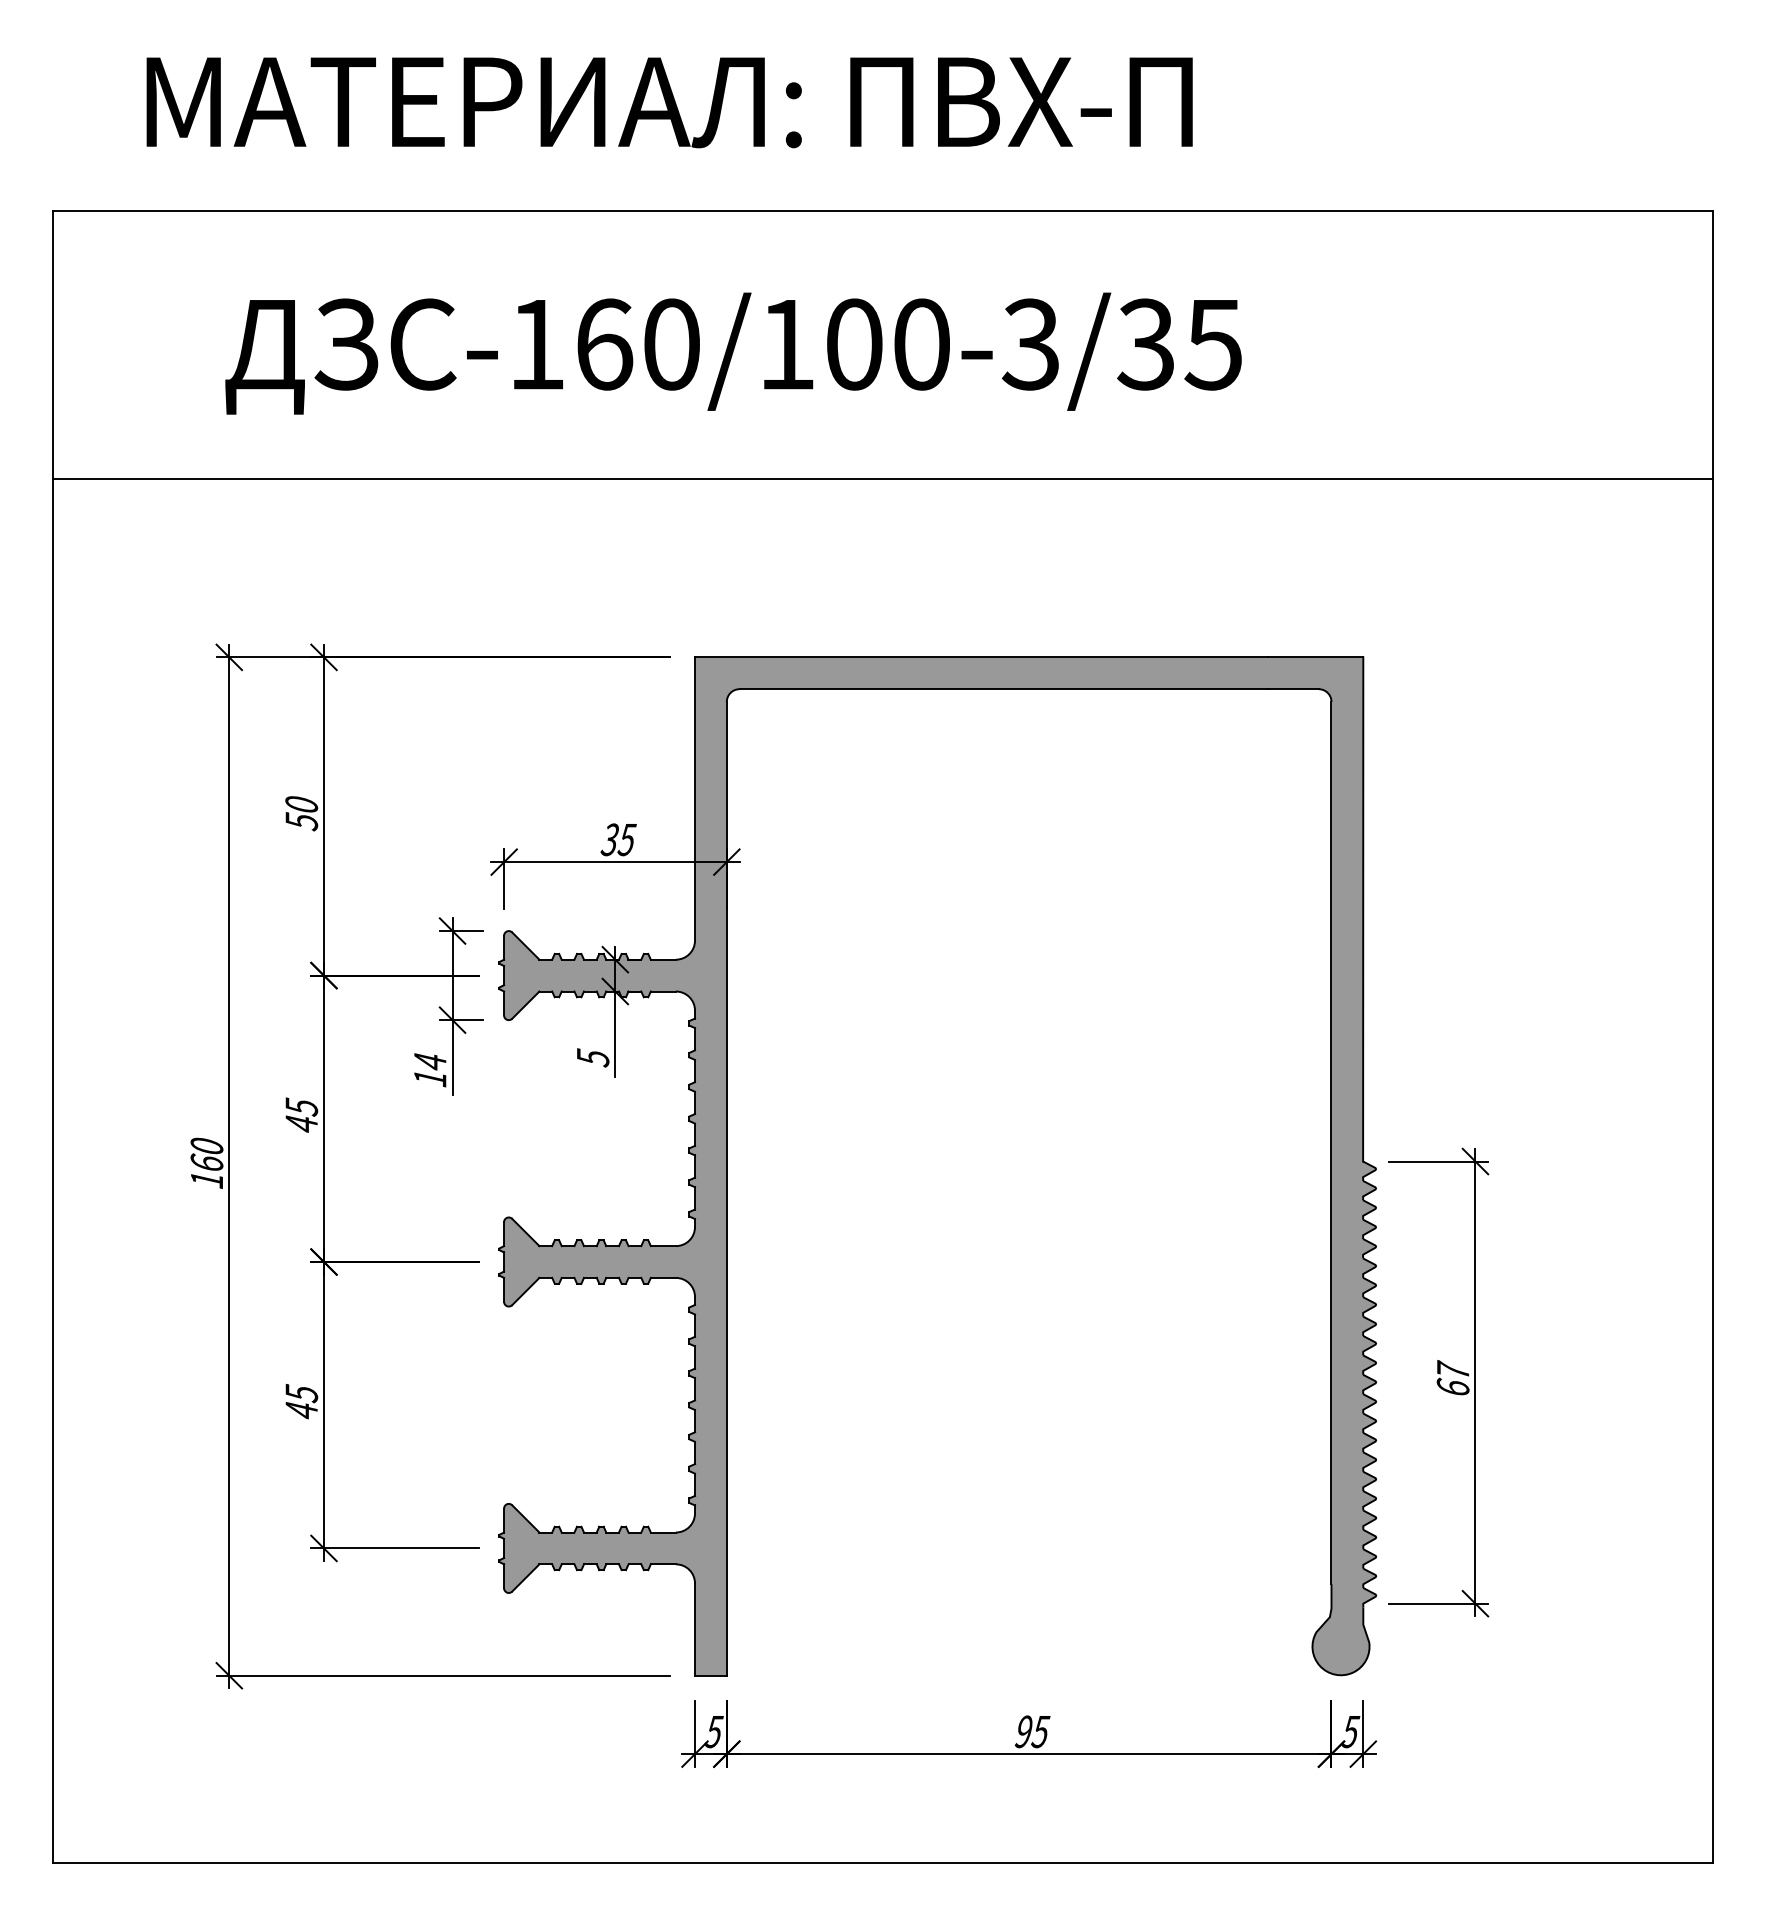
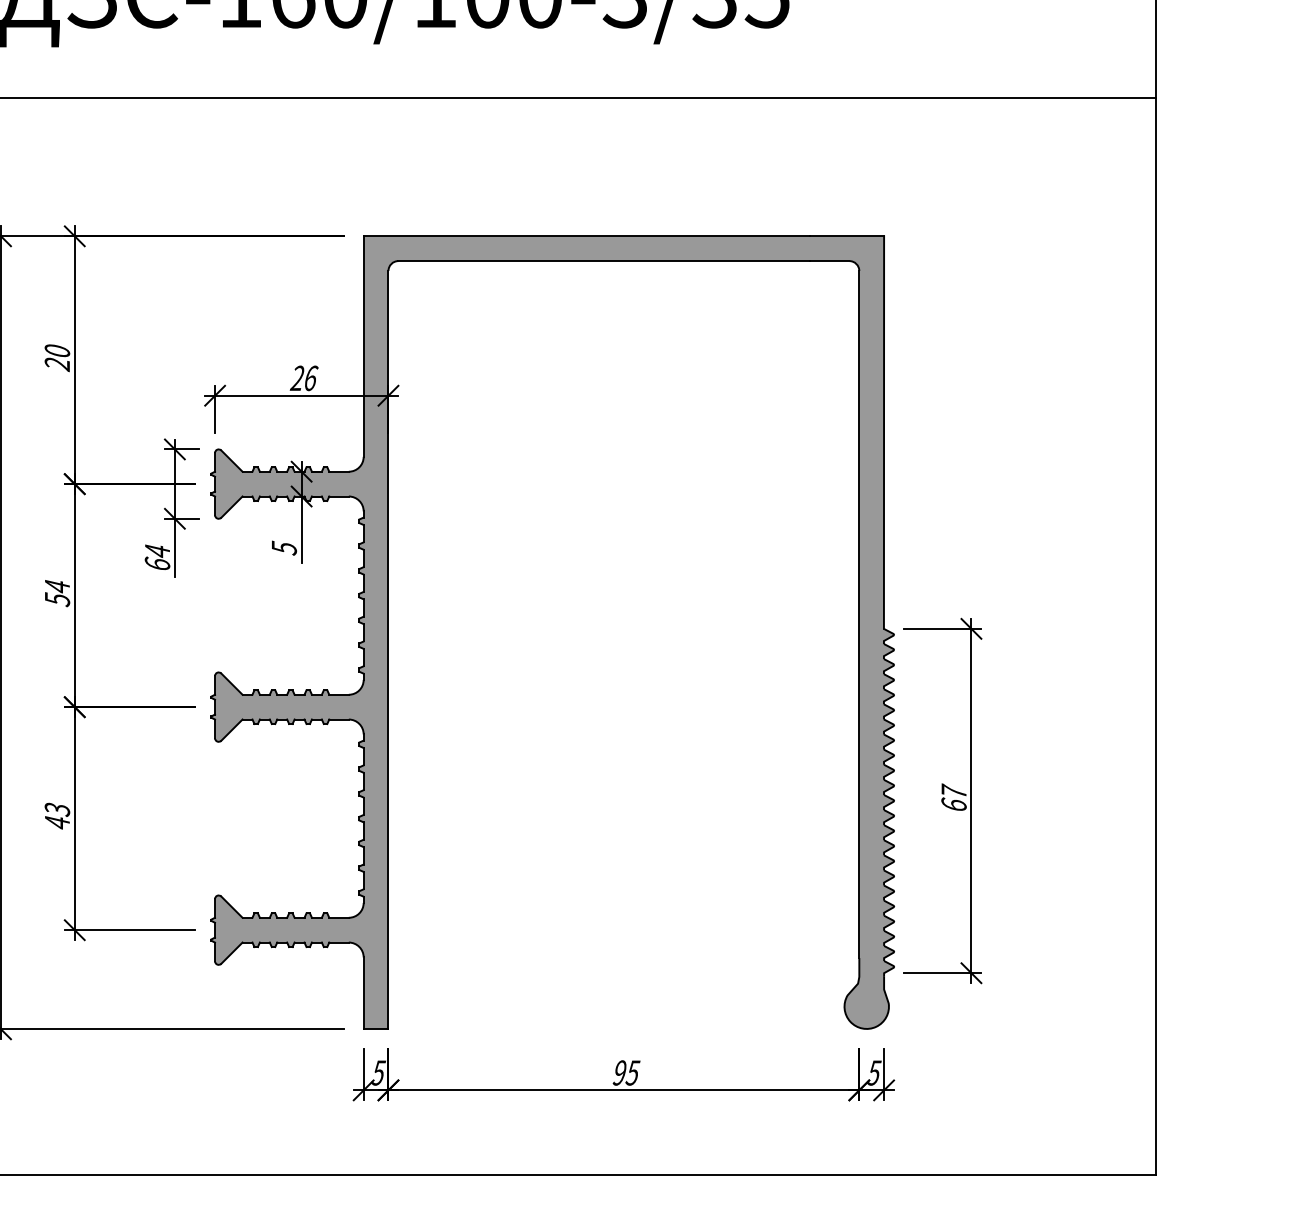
text: (301, 821) -> (57, 364), 50 -> 20
text: (618, 839) -> (304, 378), 35 -> 26
text: (429, 1077) -> (156, 563), 14 -> 64
text: (301, 1115) -> (57, 593), 45 -> 54
text: (301, 1393) -> (57, 809), 45 -> 43

